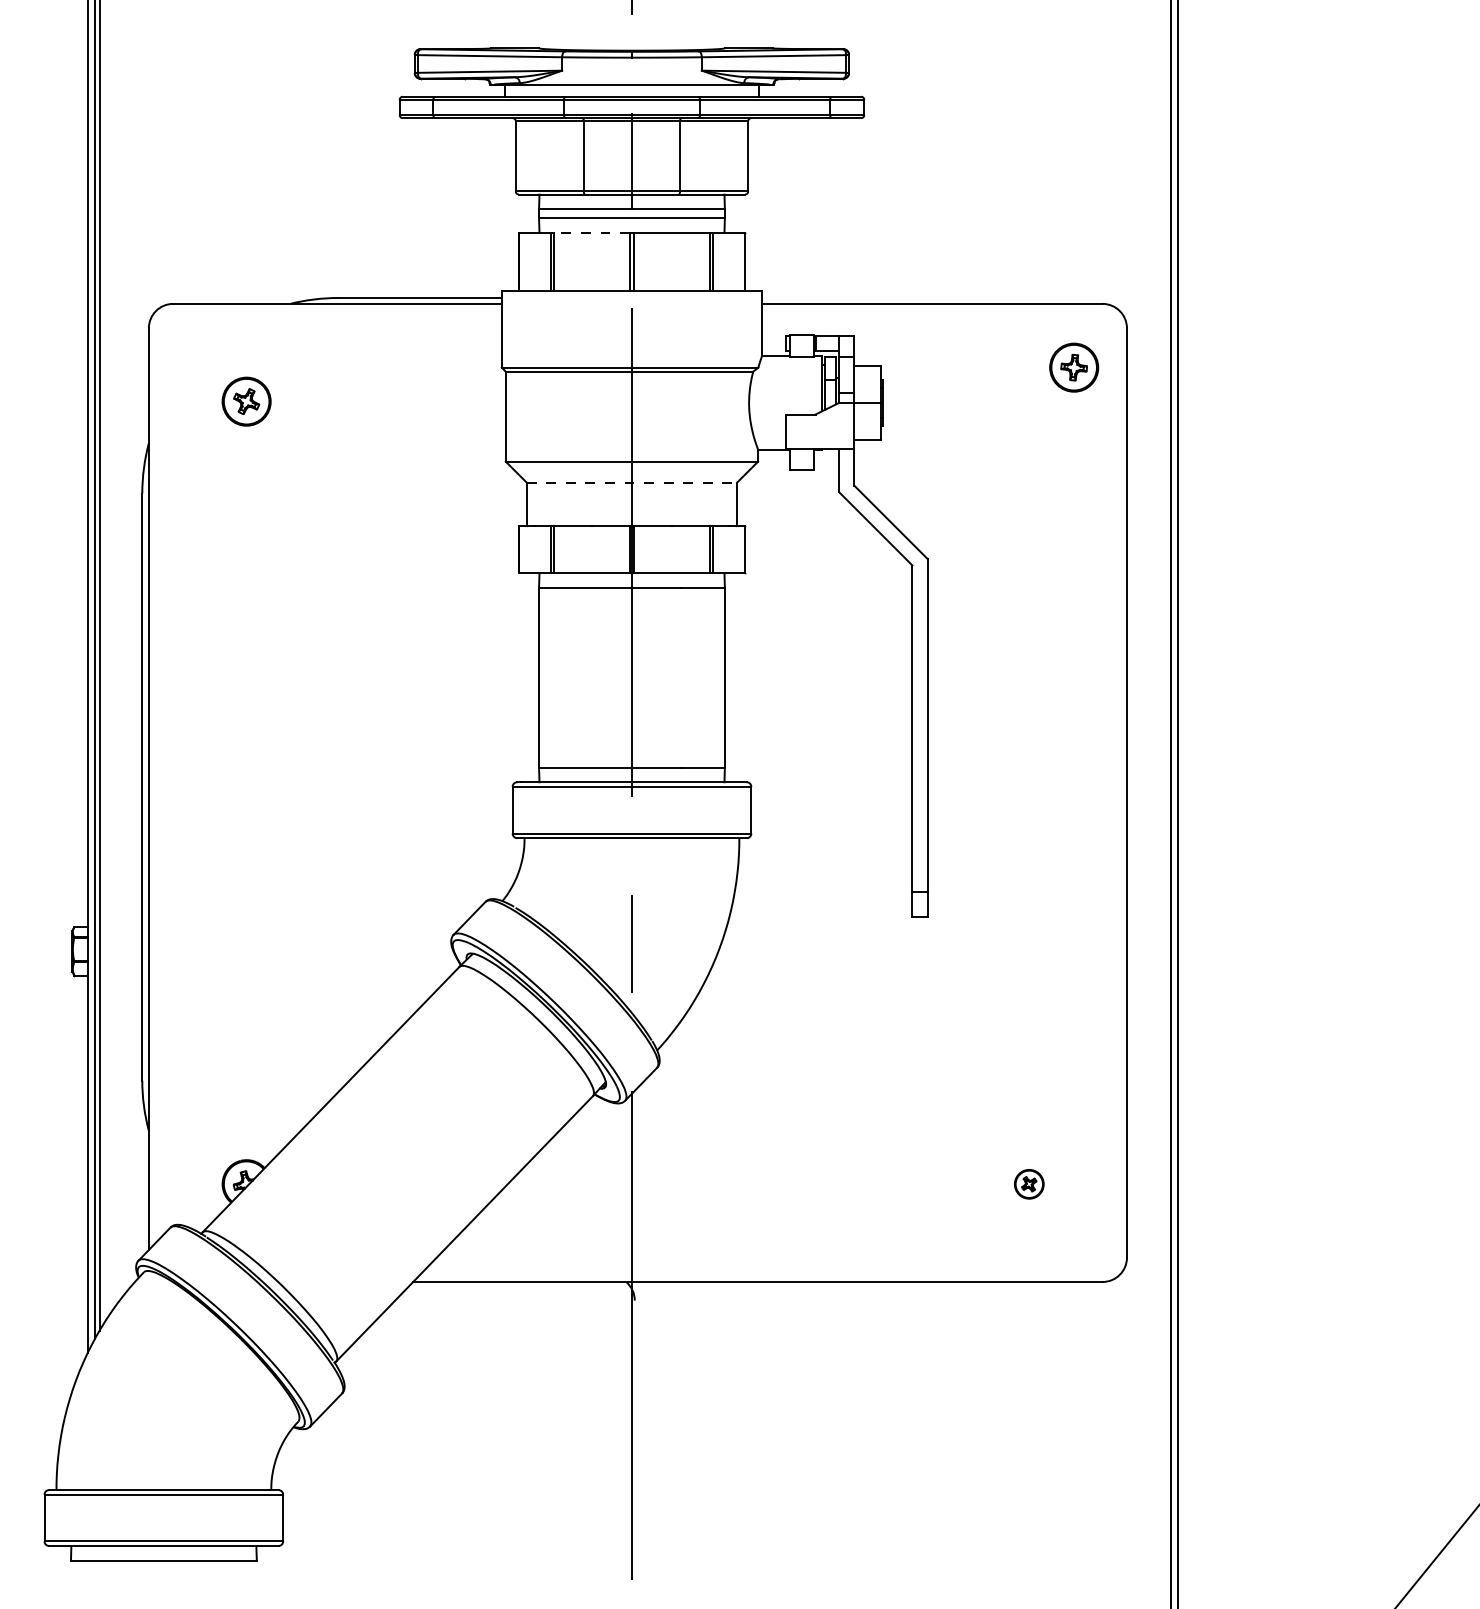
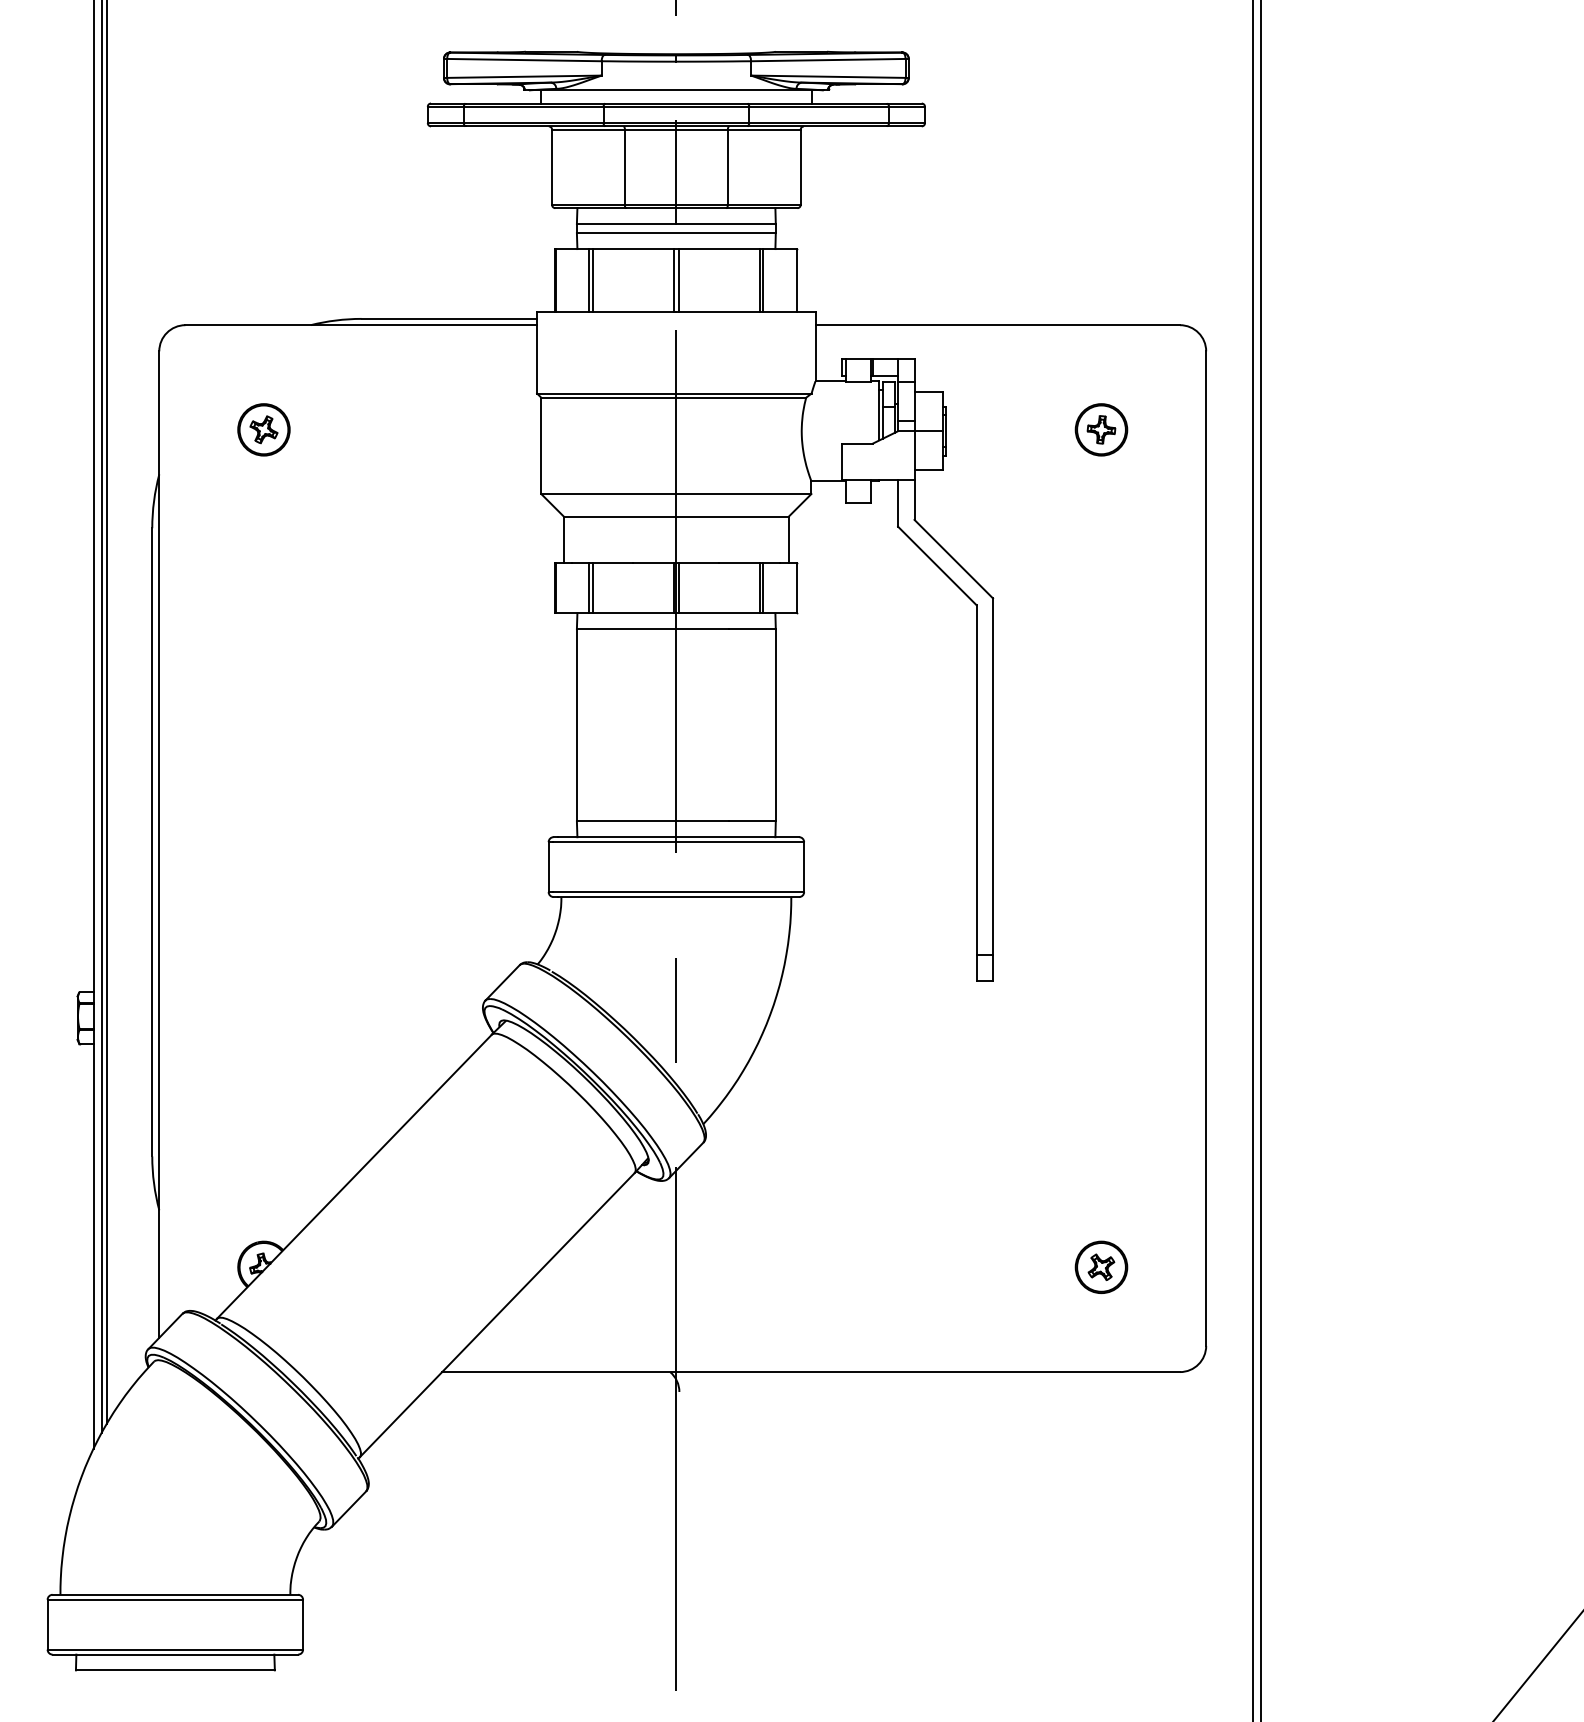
line: (591, 232) -> (633, 248), dashed -> solid
part: (1074, 367) -> (1101, 429), moved
line: (632, 482) -> (676, 516), dashed -> solid
part: (1029, 1184) -> (1101, 1267), size x1.67

